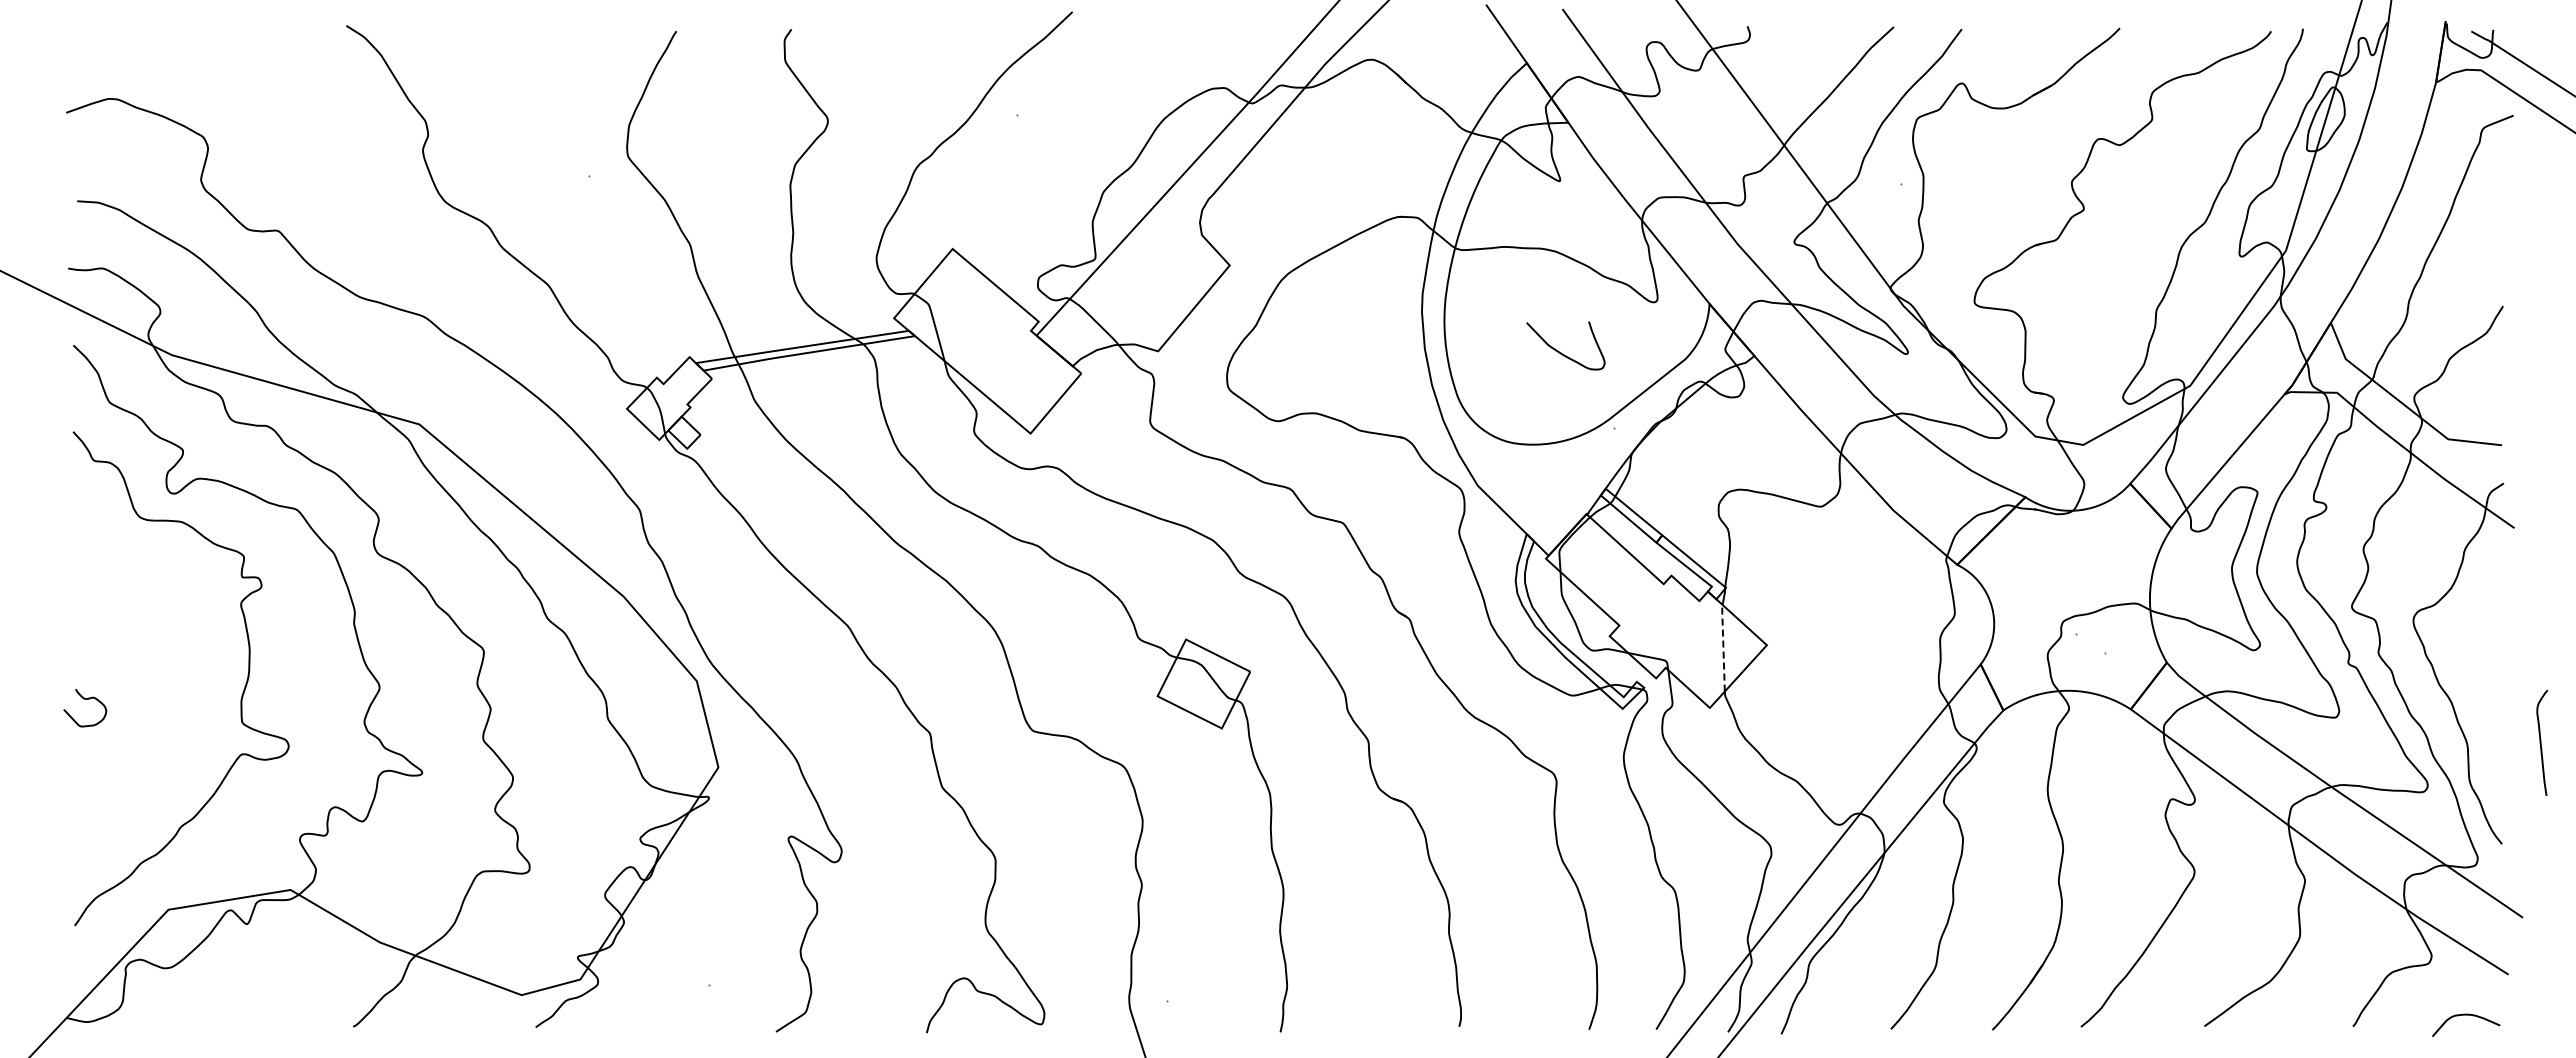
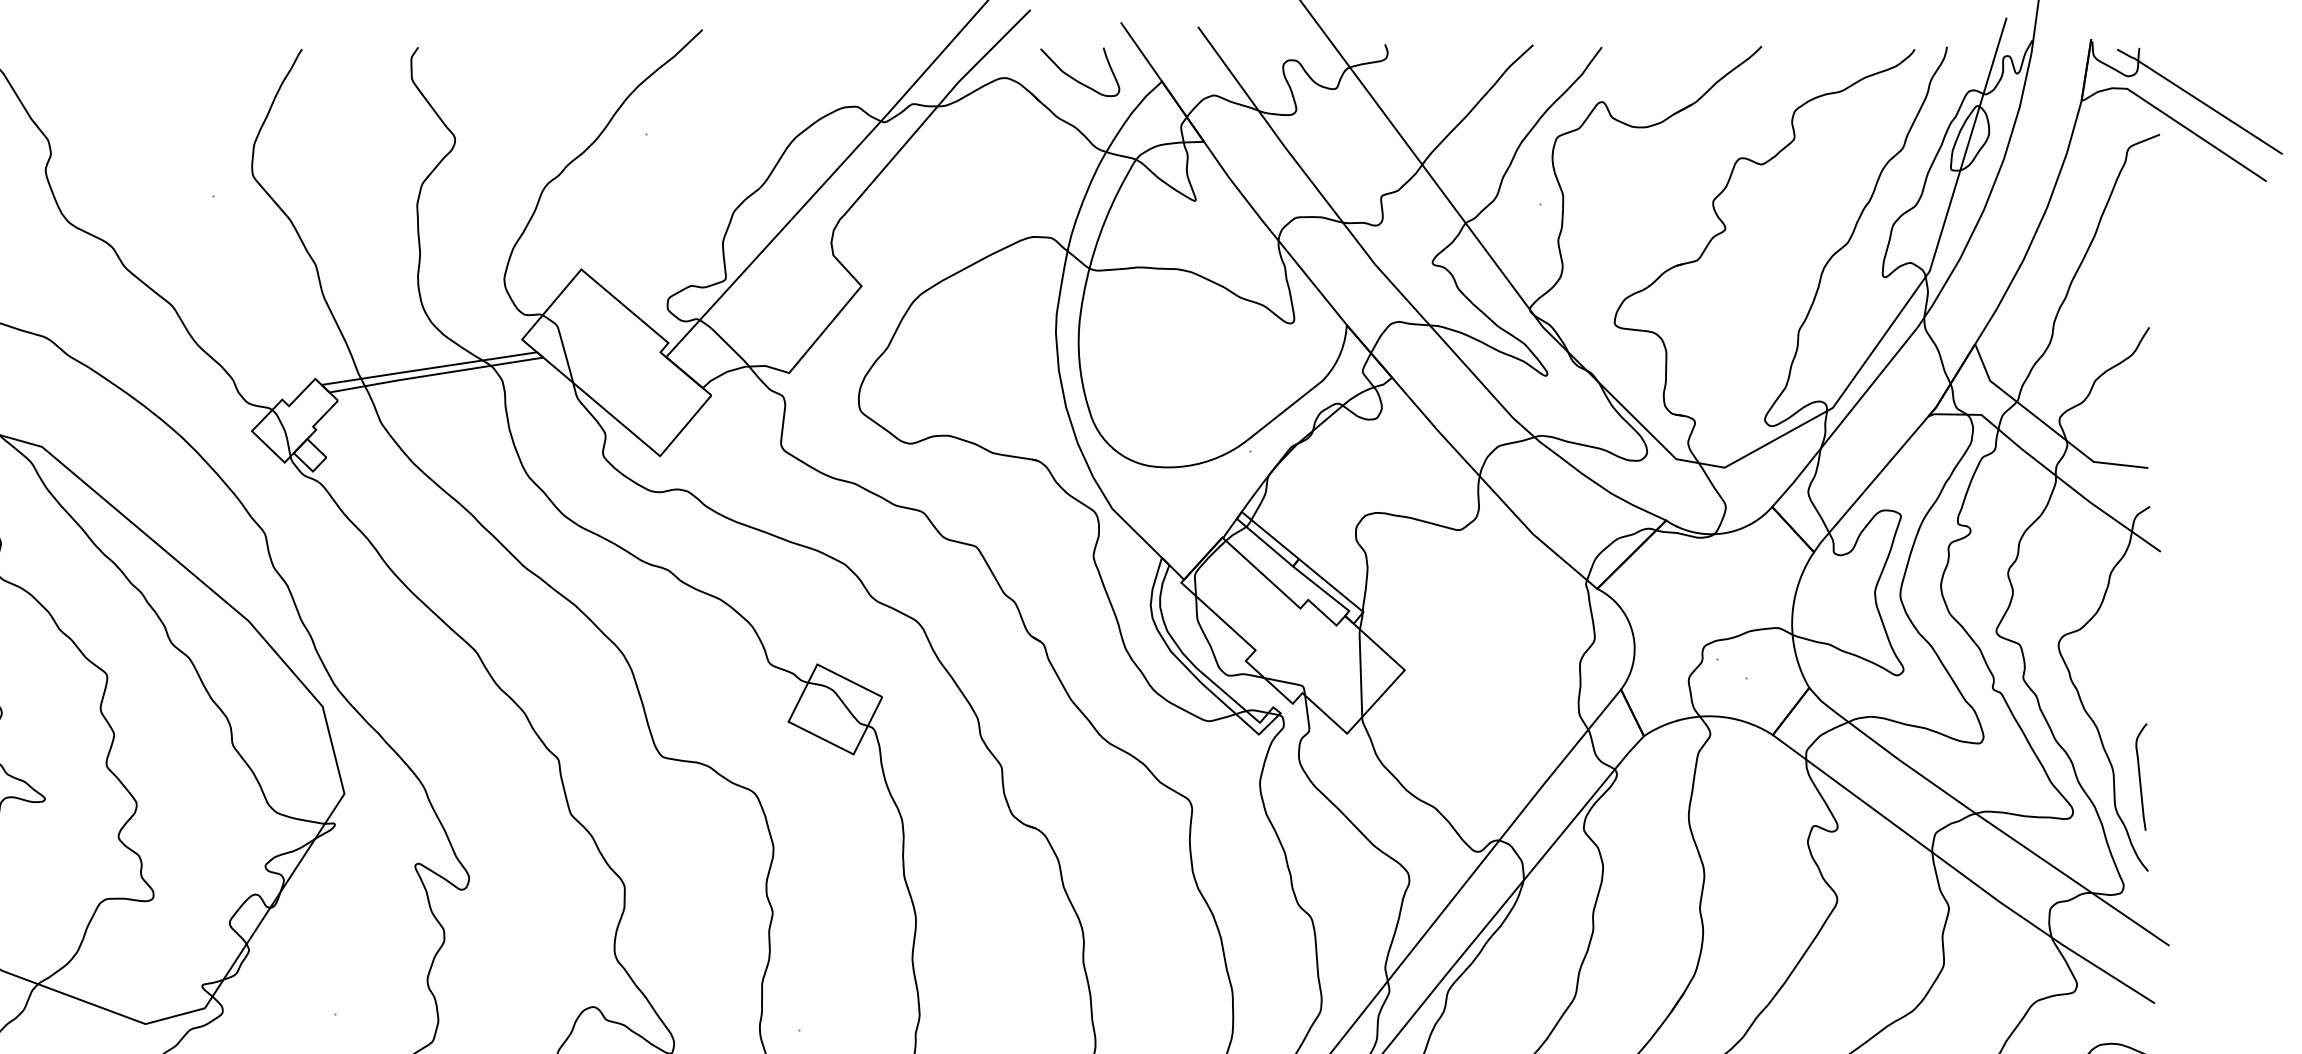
curve: (1561, 352) -> (1075, 78), moved
line: (1723, 646) -> (1360, 671), dashed -> solid
curve: (2541, 742) -> (2140, 776), moved

